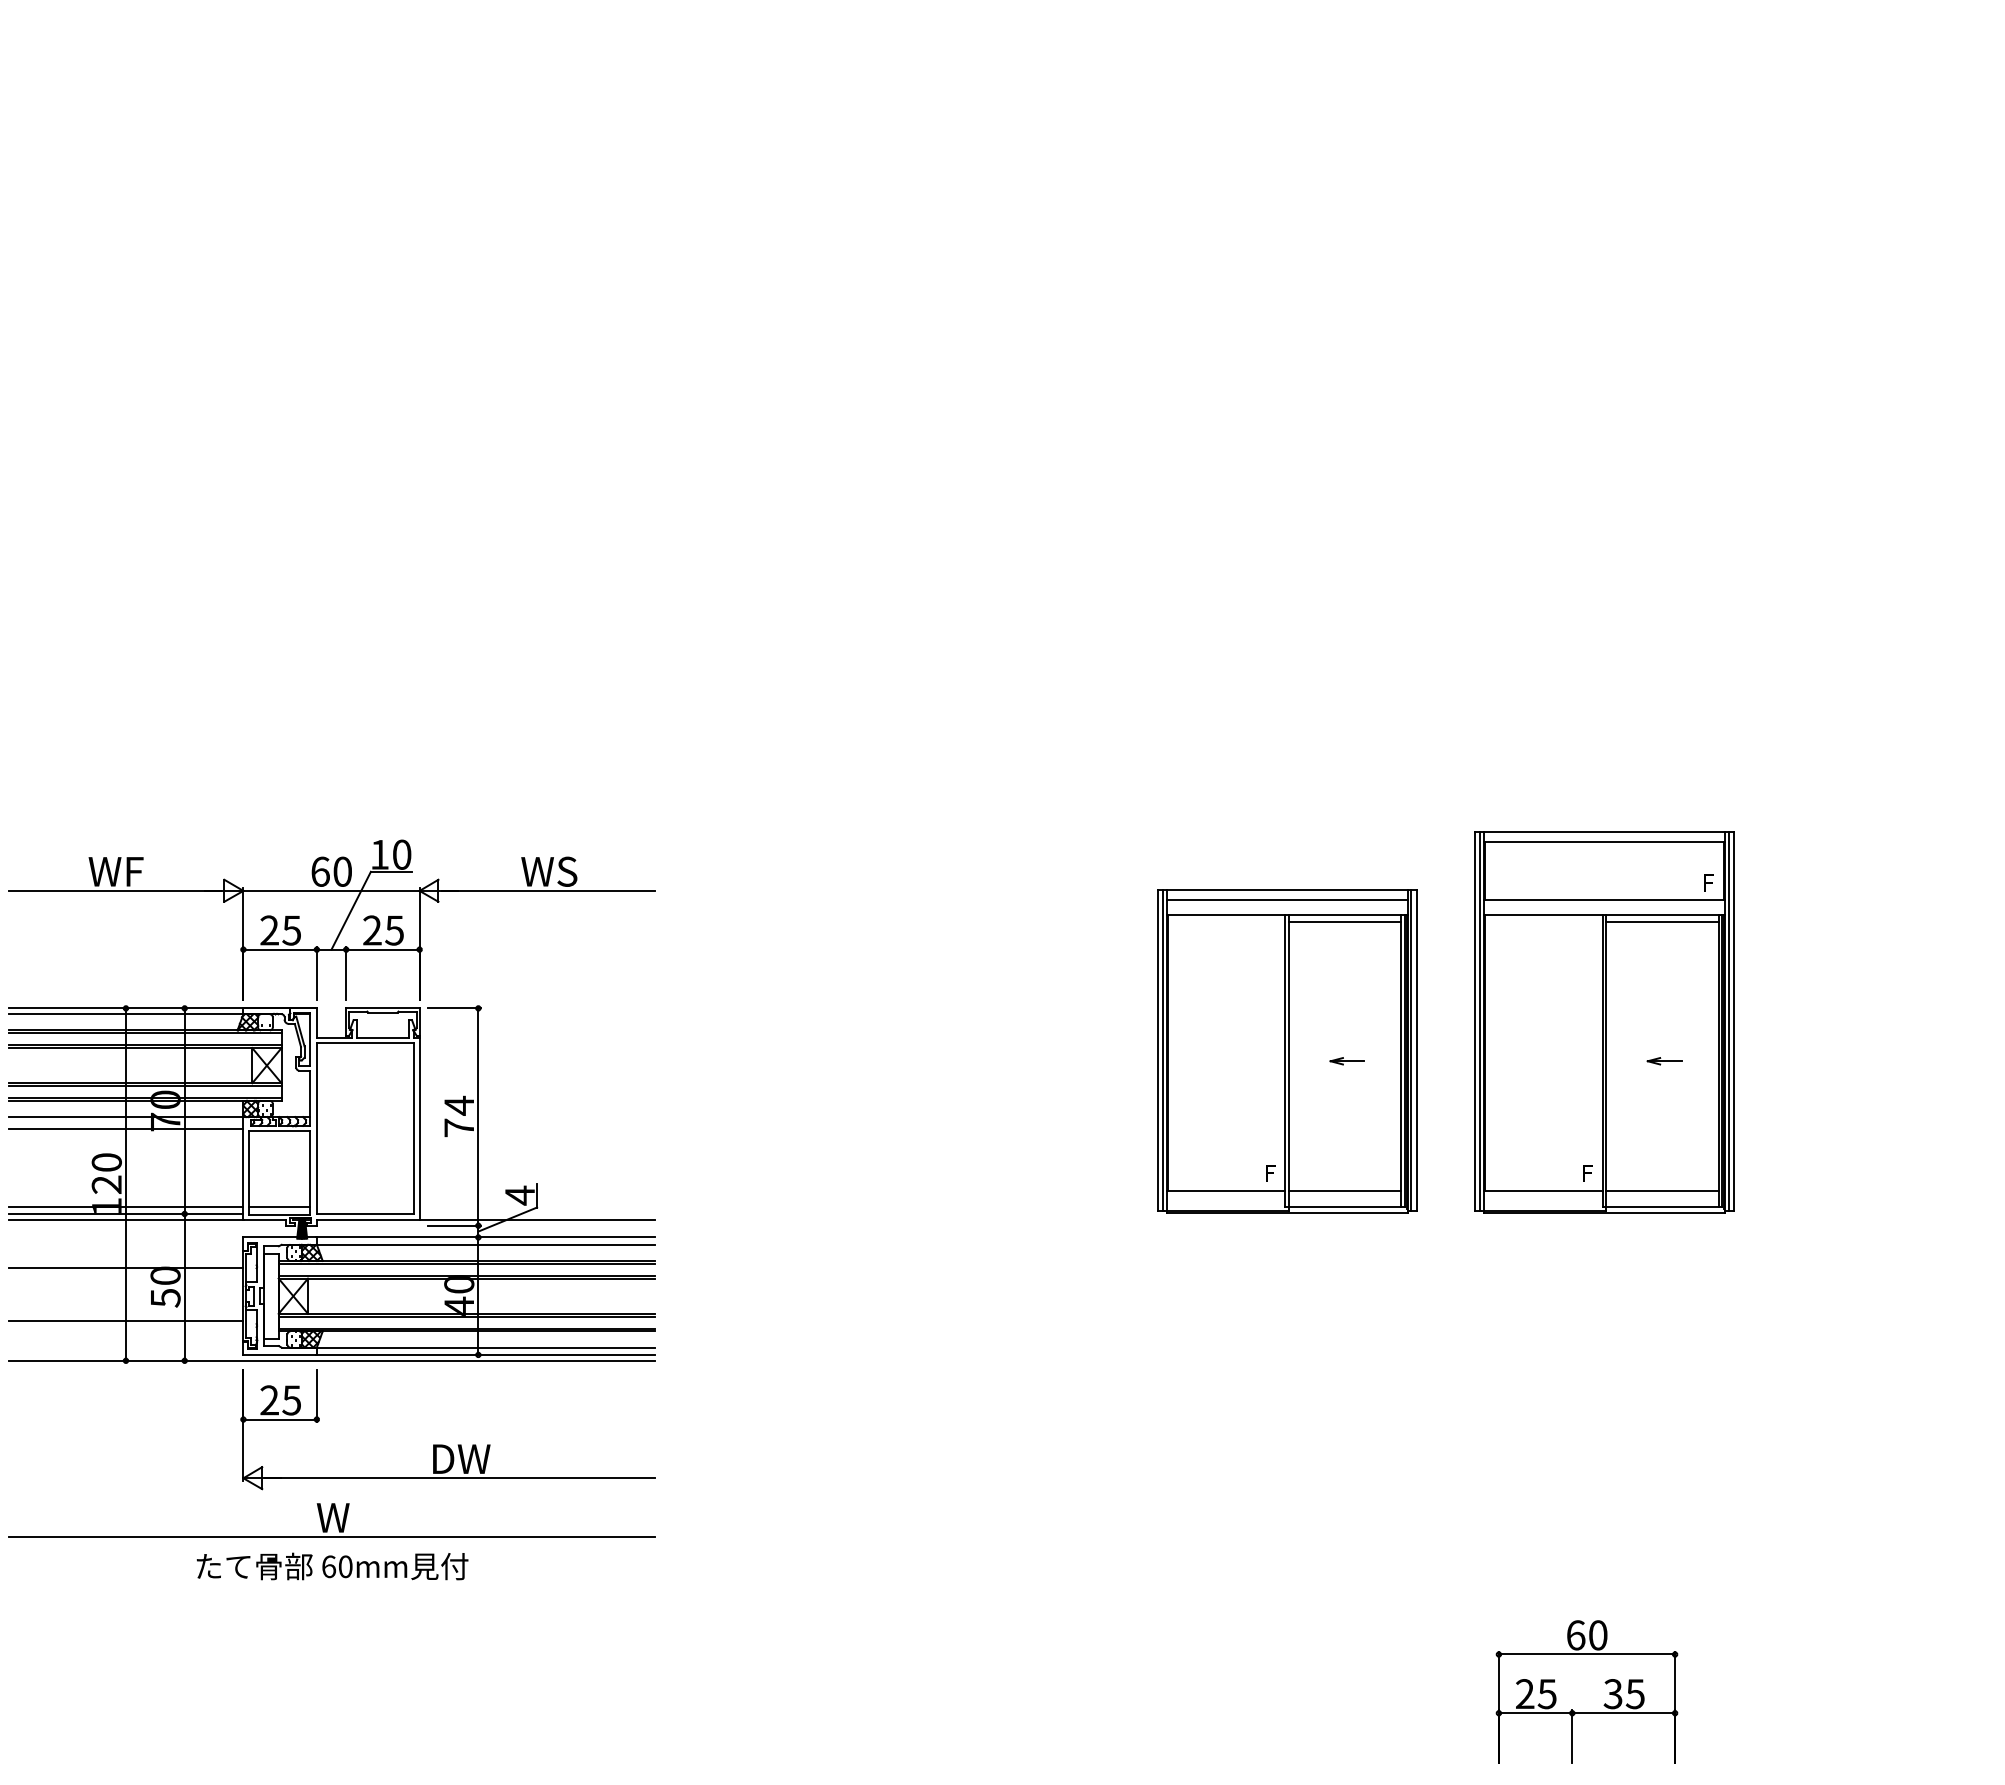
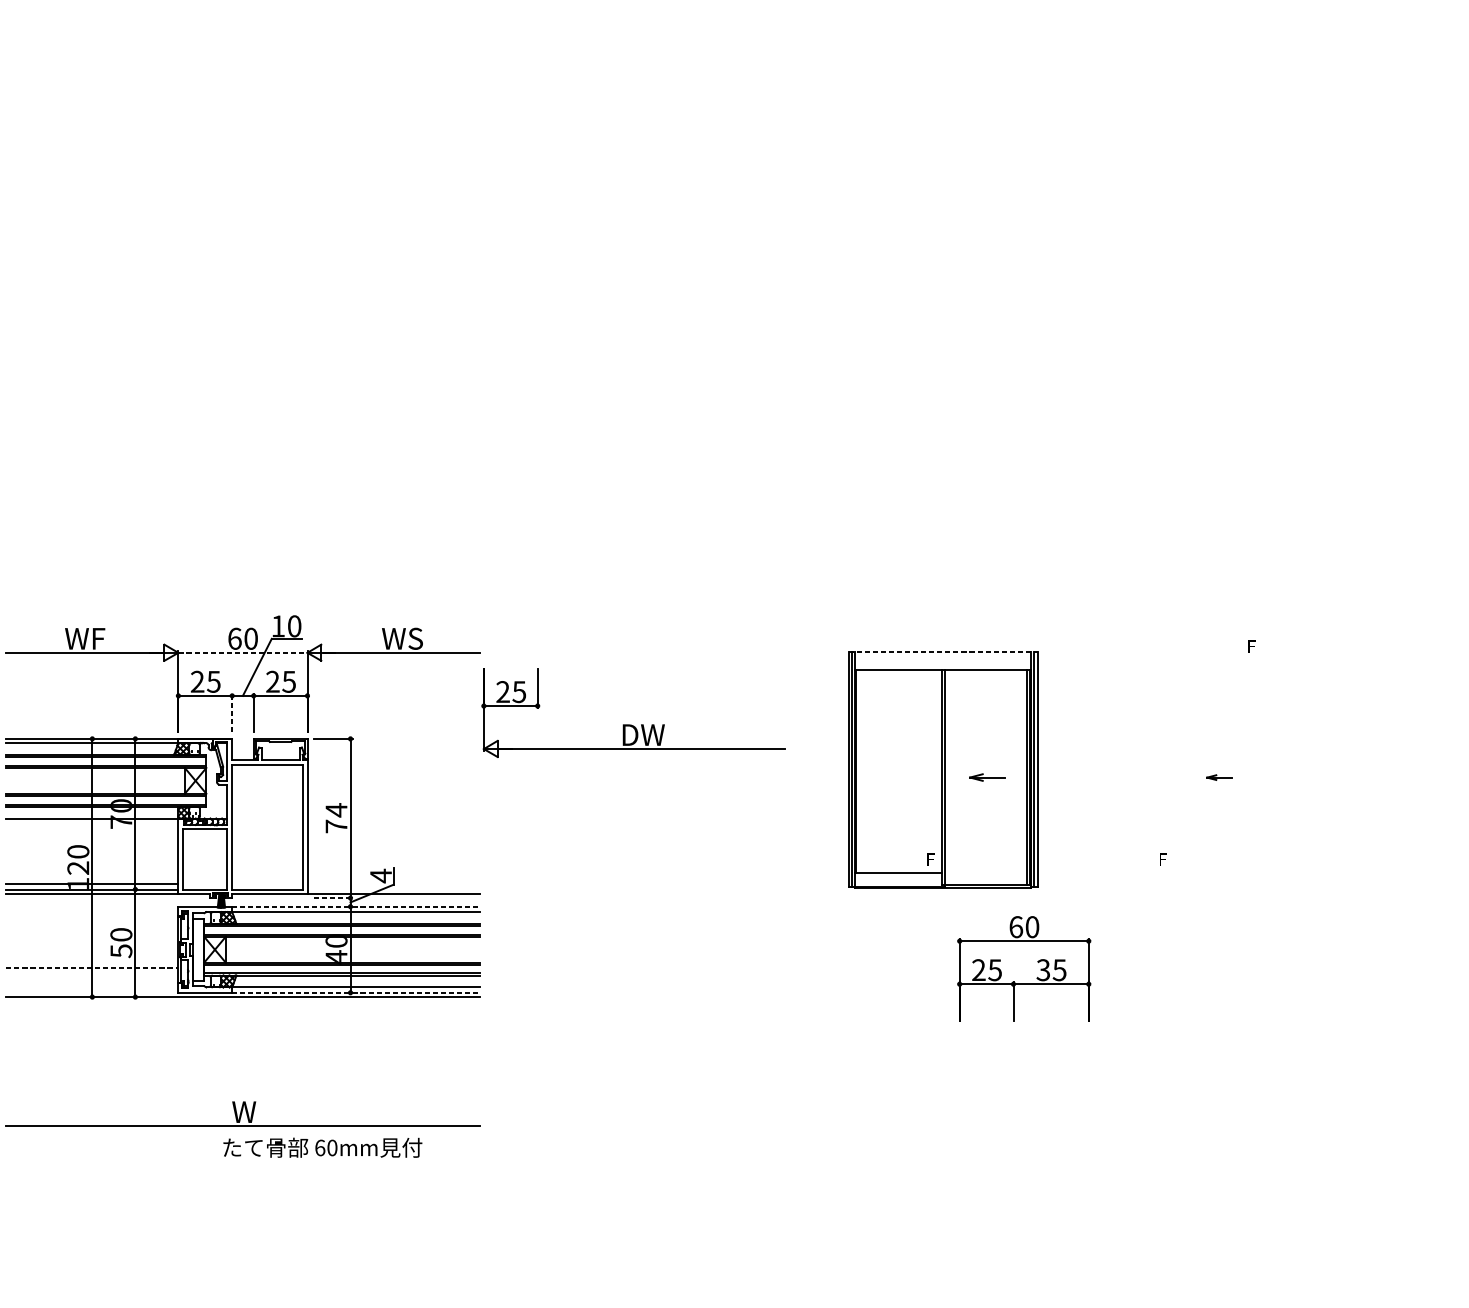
line: (332, 890) -> (243, 652), solid -> dashed
line: (1287, 890) -> (943, 652), solid -> dashed
line: (1287, 900) -> (943, 659), removed
line: (1345, 922) -> (985, 675), removed
line: (316, 972) -> (231, 712), solid -> dashed
part: (1604, 1022) -> (1175, 749), removed
part: (1346, 1061) -> (986, 777), size x1.4
line: (125, 1129) -> (92, 827), removed
line: (1345, 1191) -> (985, 873), removed
line: (279, 1206) -> (204, 884), removed
line: (455, 1225) -> (333, 897), solid -> dashed
line: (485, 1237) -> (355, 906), solid -> dashed
line: (125, 1268) -> (92, 929), removed
line: (126, 1321) -> (92, 968), solid -> dashed
line: (485, 1354) -> (355, 992), solid -> dashed
part: (443, 1444) -> (630, 724), moved
text: (332, 1566) -> (322, 1147), moved
part: (1586, 1691) -> (1023, 968), moved

